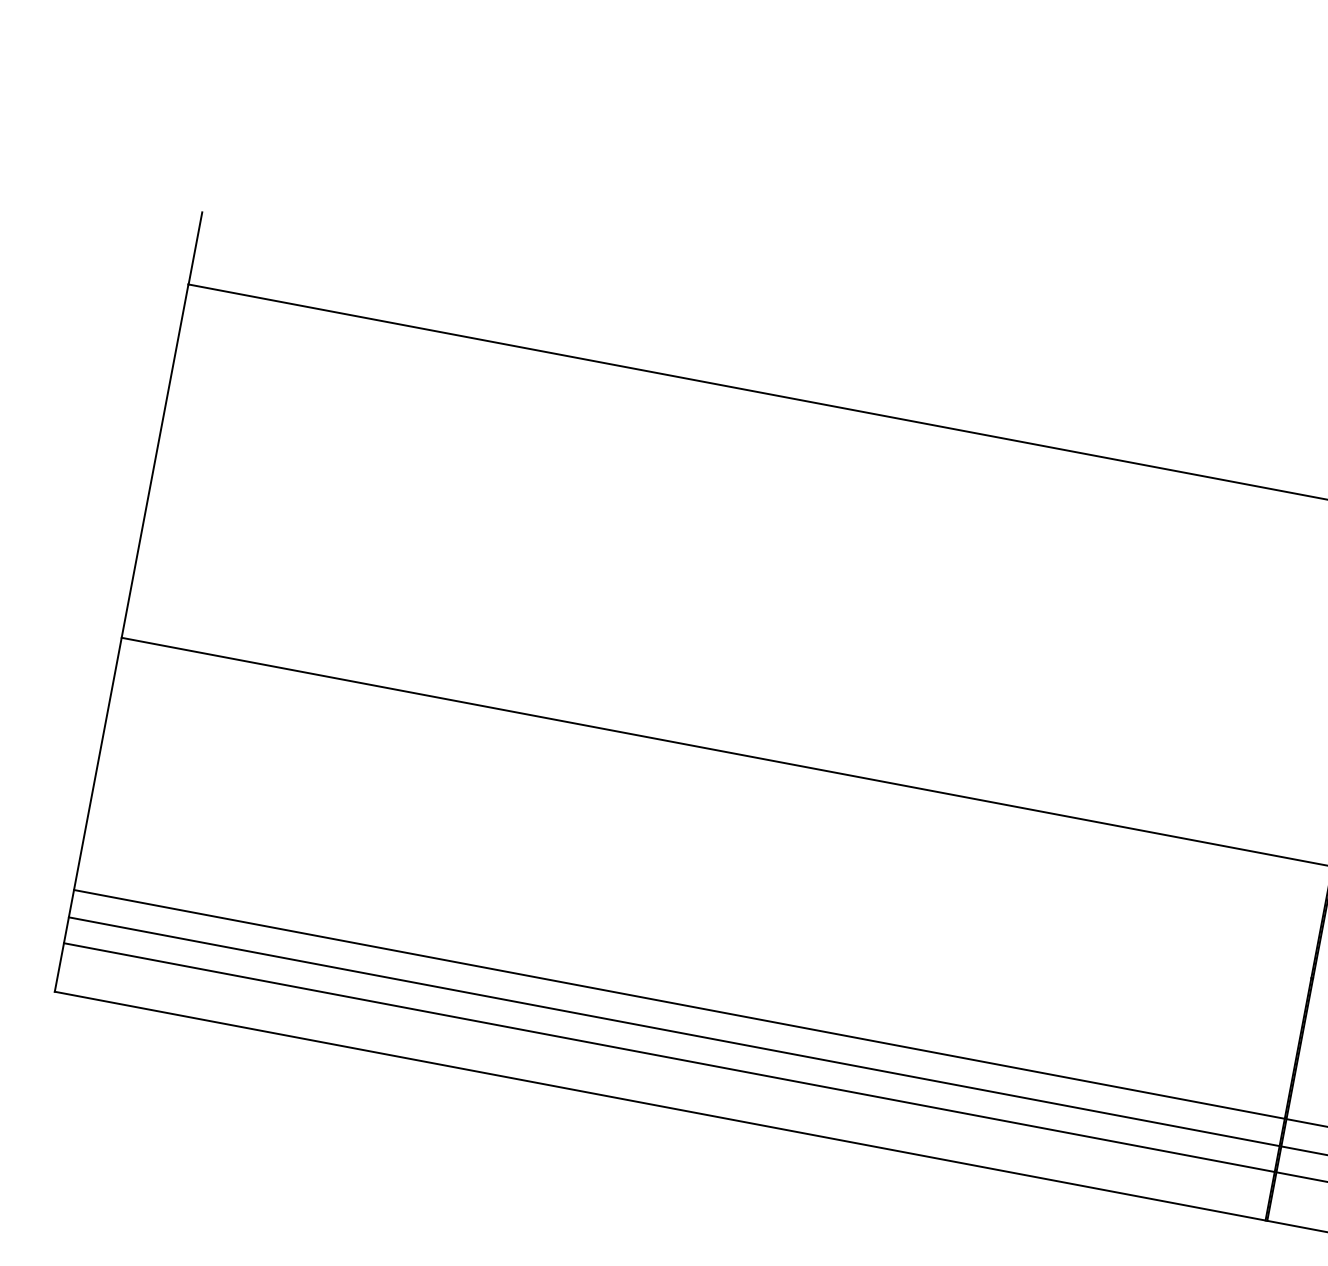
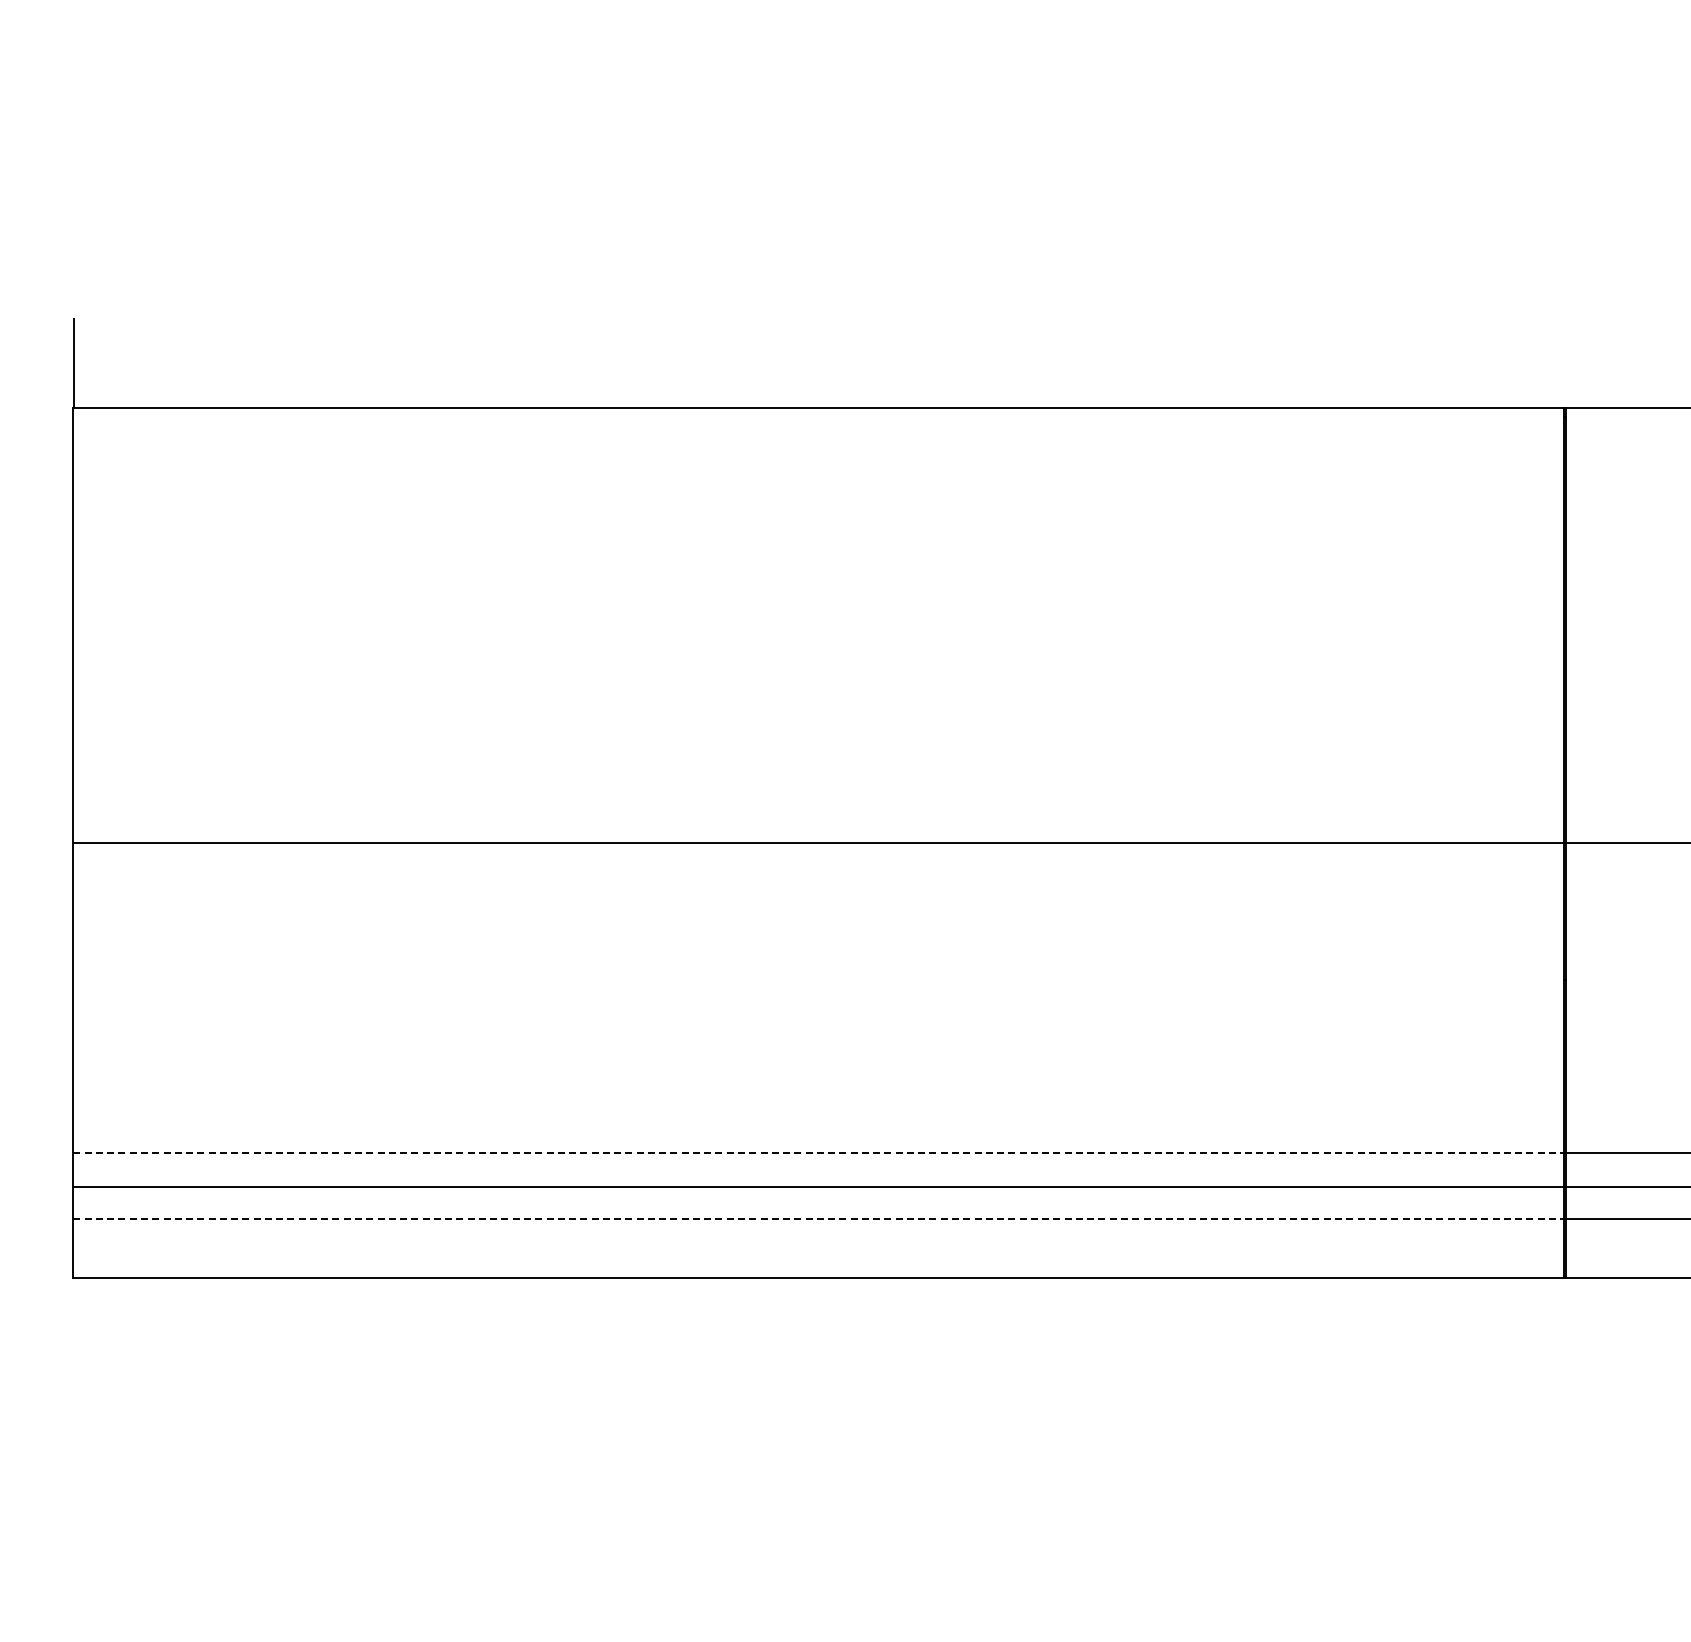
line: (680, 1004) -> (819, 1153), solid -> dashed
line: (670, 1057) -> (819, 1218), solid -> dashed

